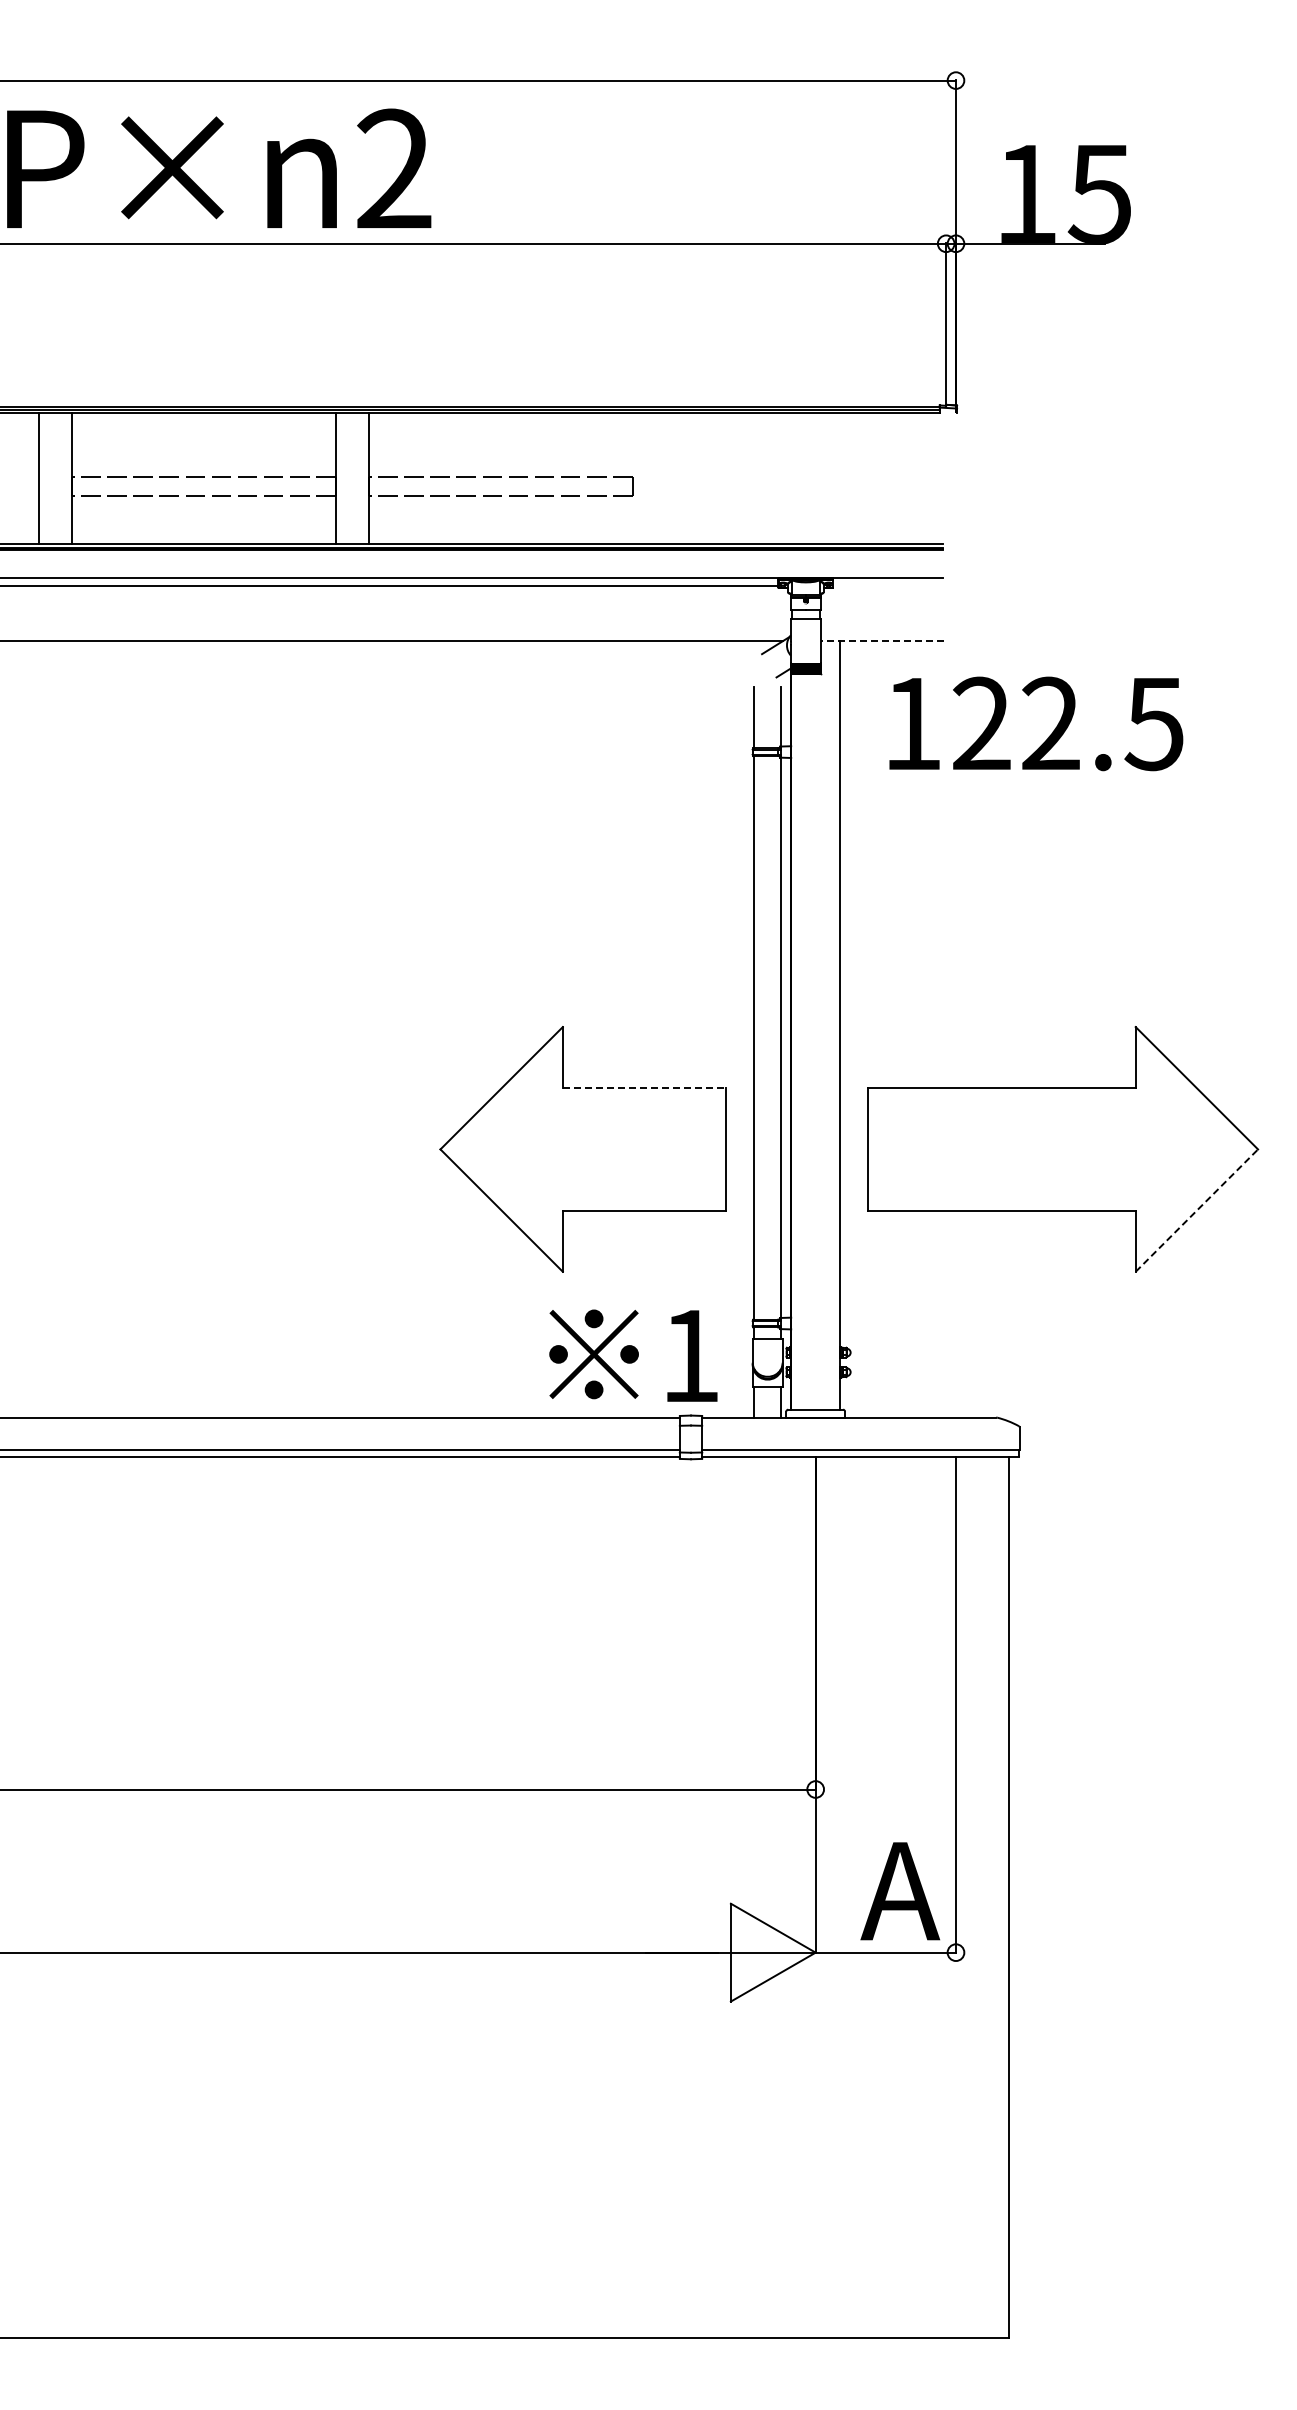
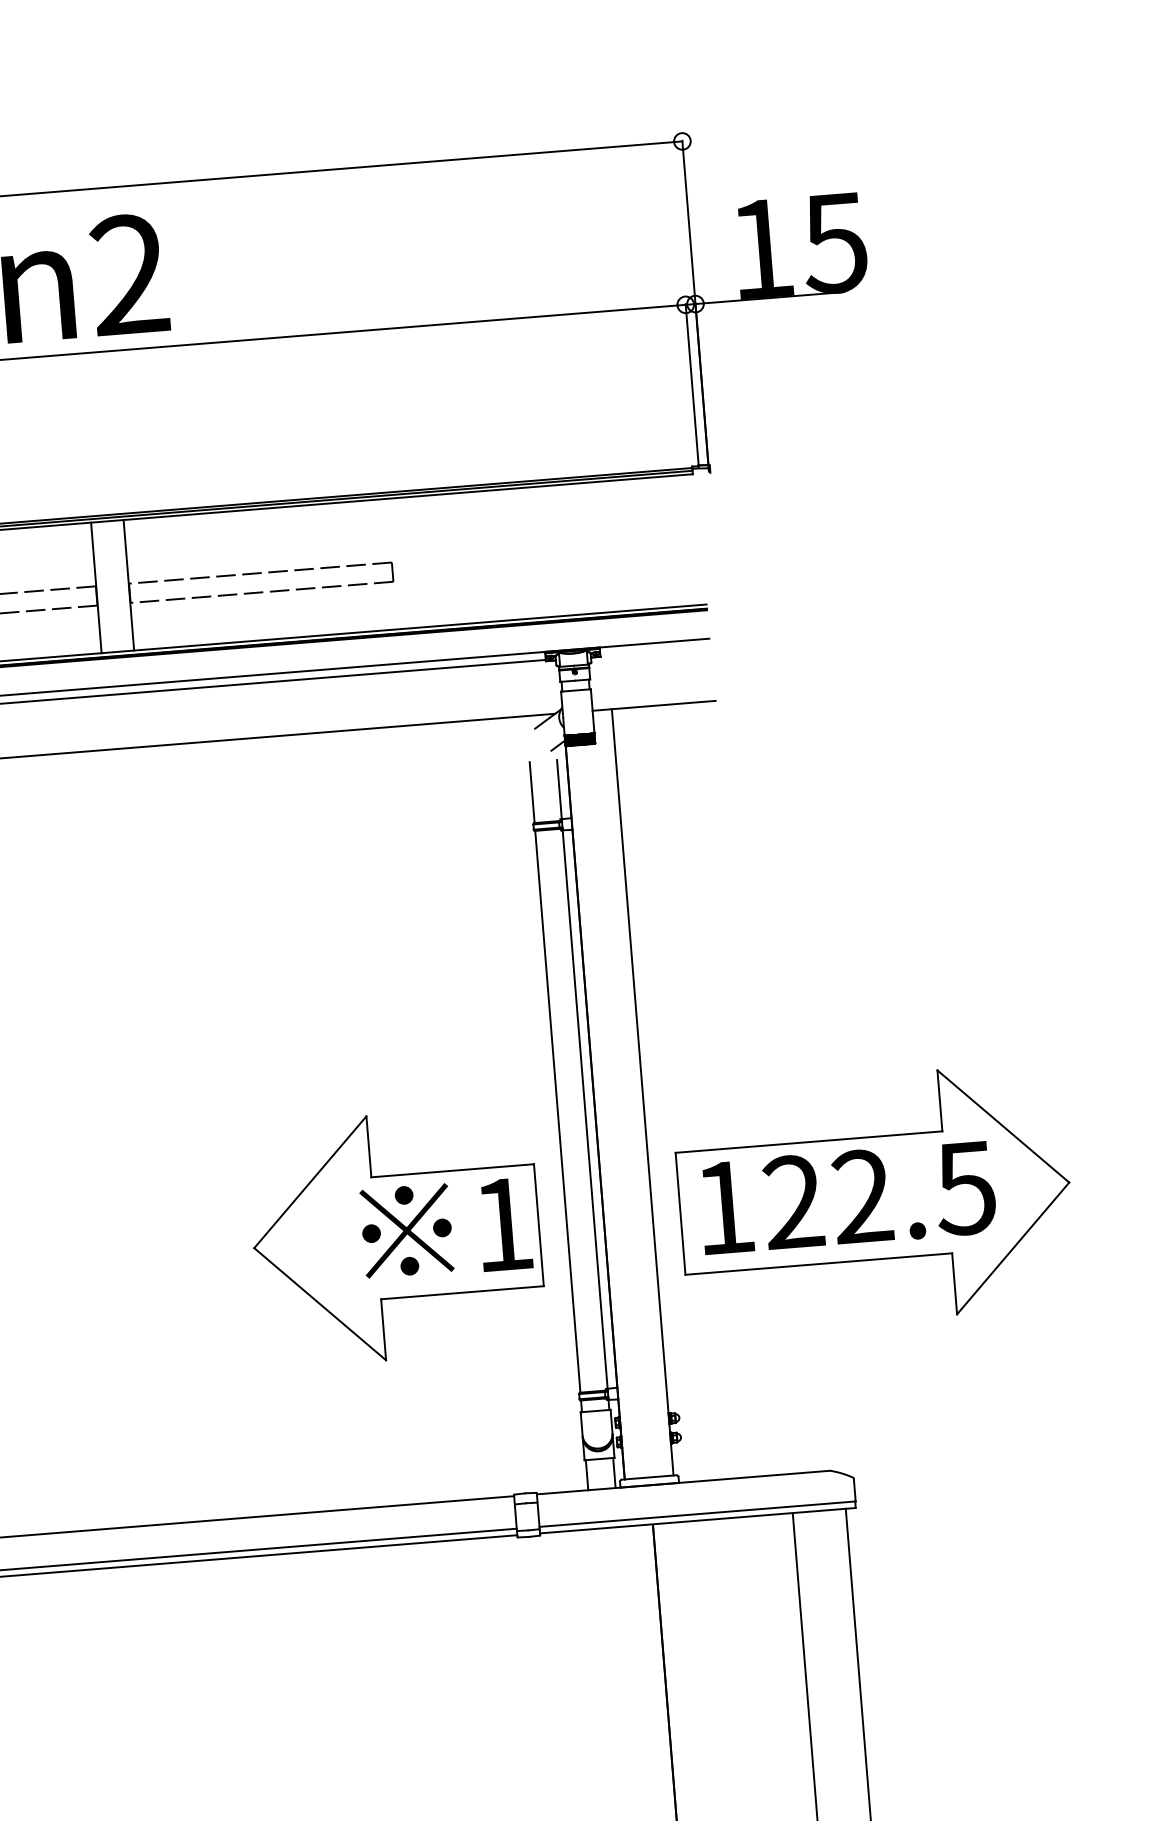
line: (882, 640) -> (654, 705), dashed -> solid
text: (1036, 723) -> (848, 1197), moved
line: (644, 1088) -> (452, 1171), dashed -> solid
line: (1196, 1210) -> (1012, 1248), dashed -> solid
text: (633, 1355) -> (446, 1228), moved

